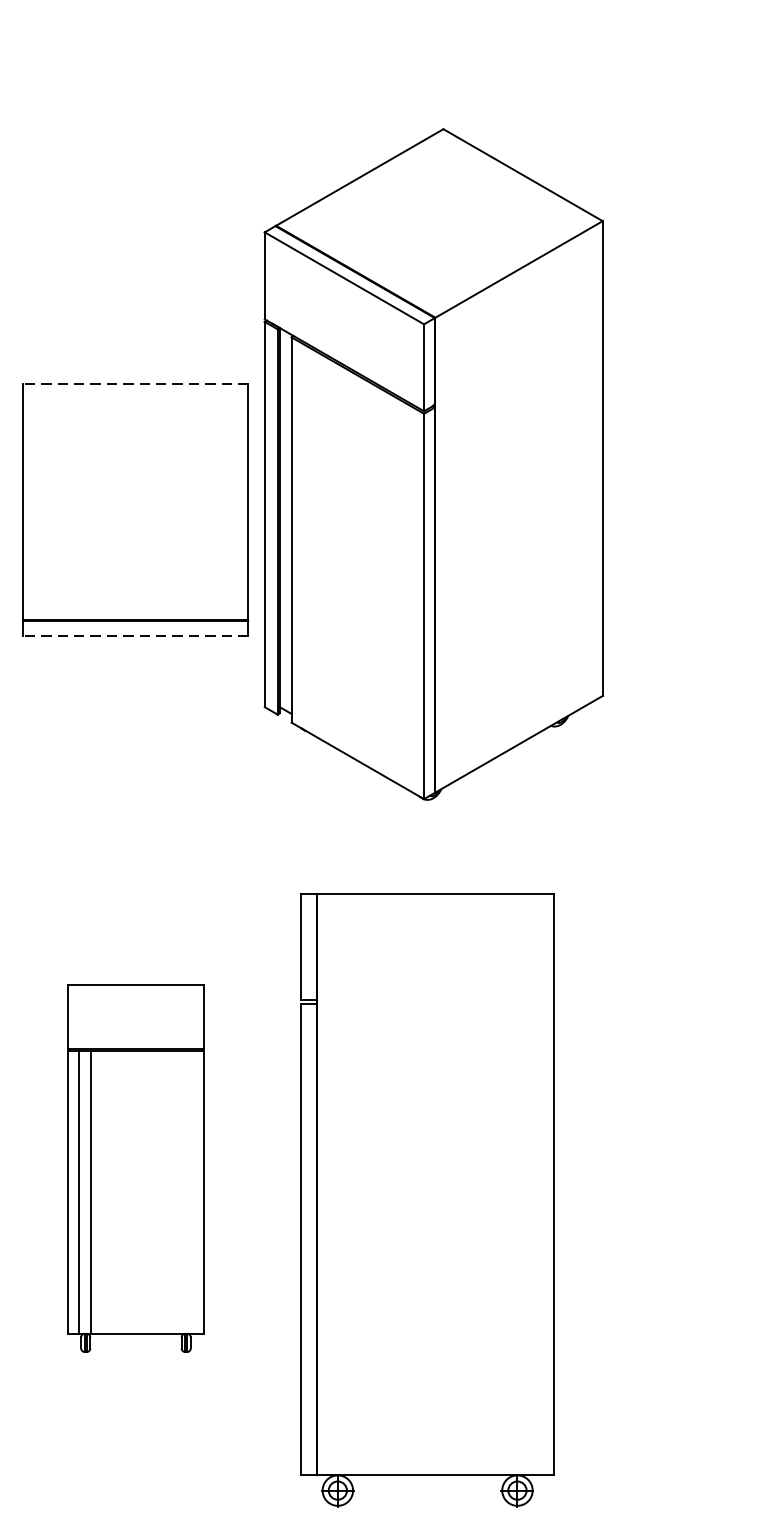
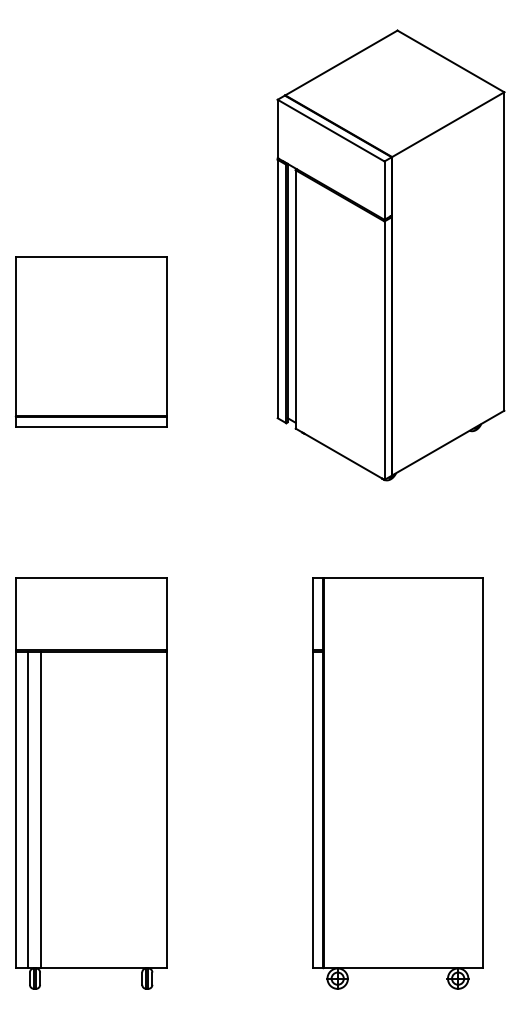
line: (136, 384) -> (91, 257), dashed -> solid
part: (432, 464) -> (390, 255), moved
line: (136, 636) -> (91, 426), dashed -> solid
part: (136, 1168) -> (91, 783), size x1.67
part: (427, 1199) -> (397, 783), moved

